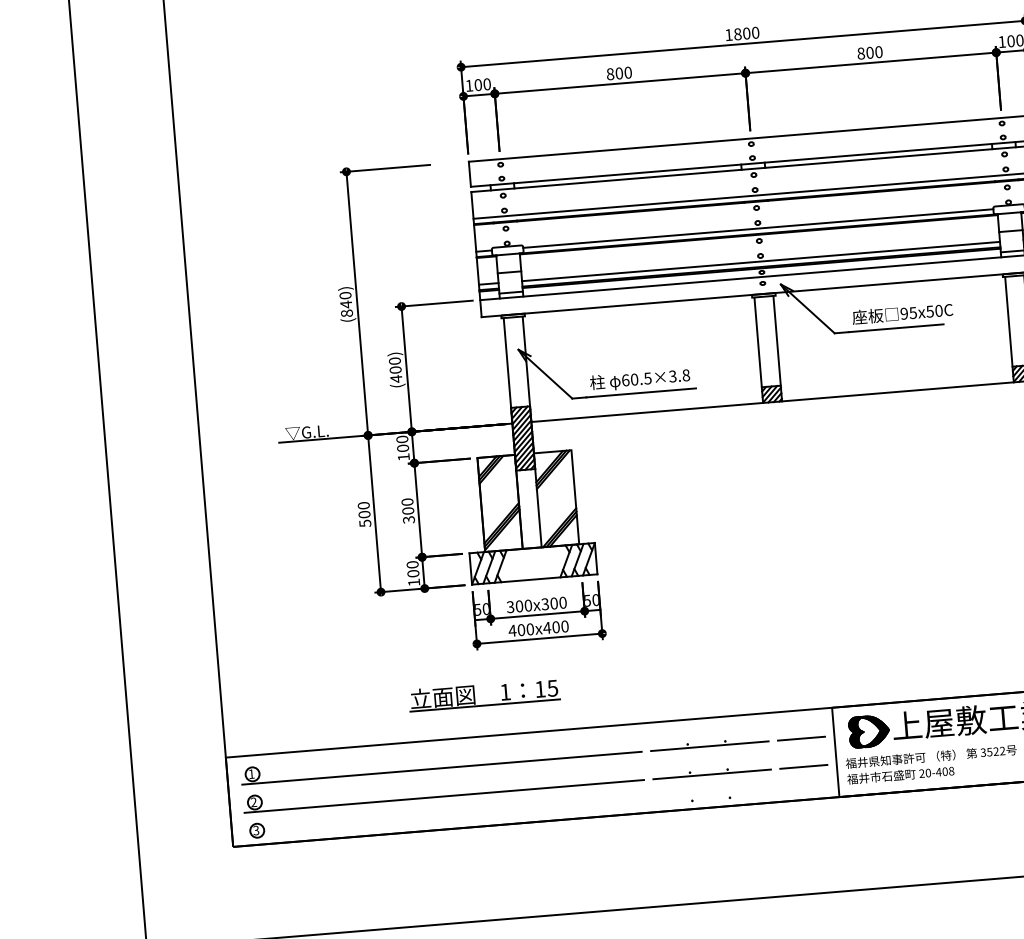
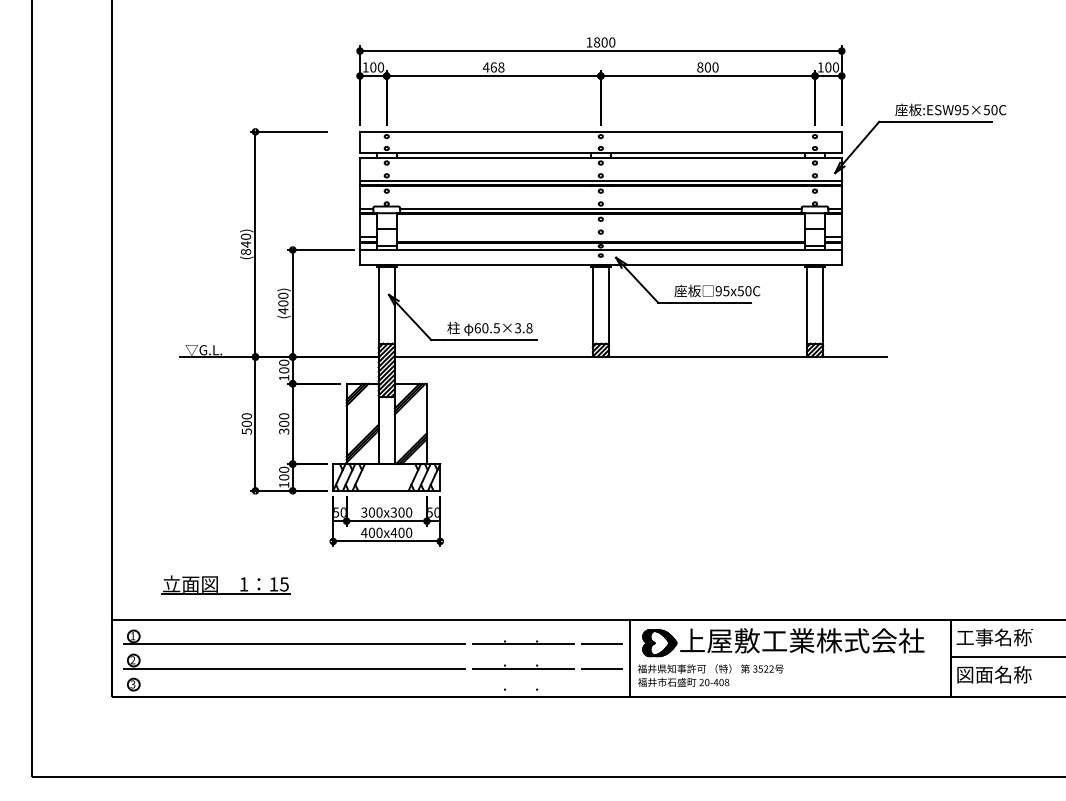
text: (619, 73) -> (493, 67), 800 -> 468
line: (760, 261) -> (600, 236), removed
part: (474, 694) -> (217, 584), moved

